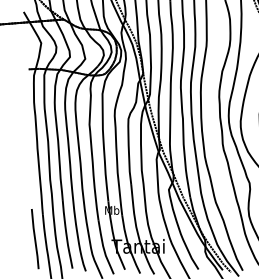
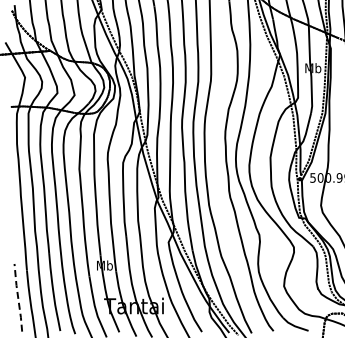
line: (35, 239) -> (18, 298), solid -> dashed

